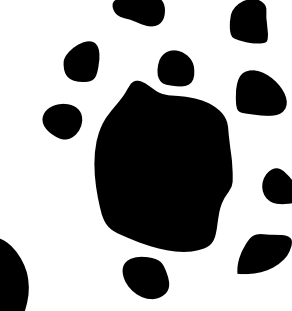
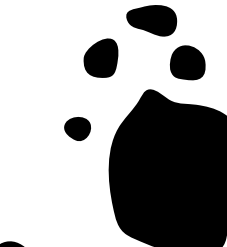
part: (81, 61) -> (101, 58), moved
part: (175, 68) -> (187, 62), moved
part: (62, 121) -> (77, 128), size x0.7

